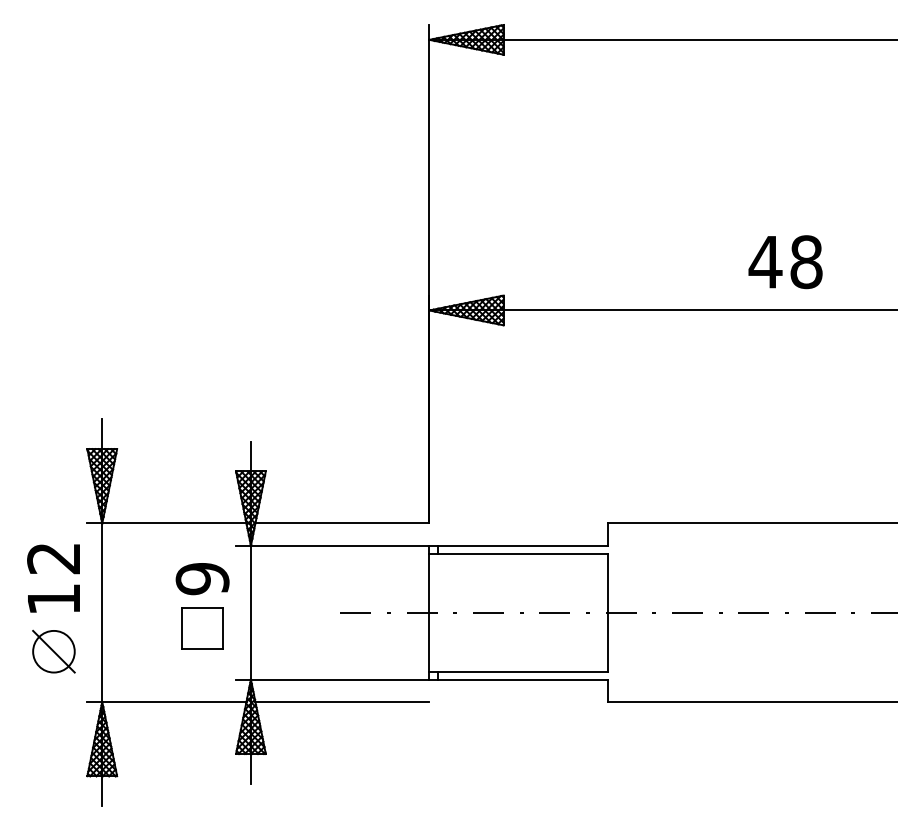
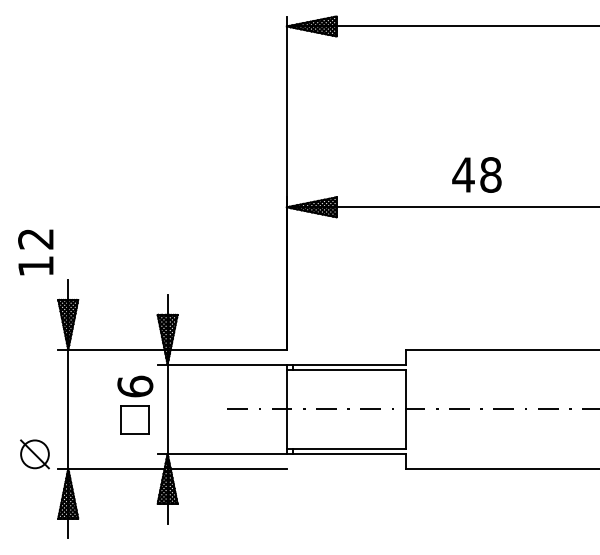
text: (784, 261) -> (476, 174), moved
text: (53, 578) -> (35, 252), moved
text: (202, 578) -> (135, 386), 9 -> 6
part: (53, 651) -> (34, 454), moved

